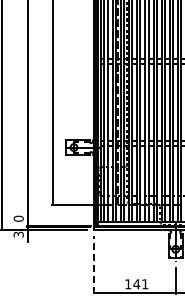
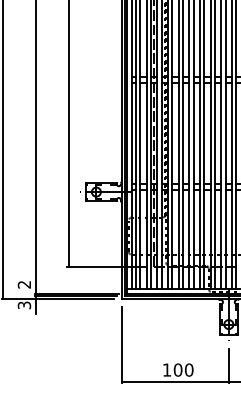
text: (18, 218) -> (24, 284), 0 -> 2
line: (93, 265) -> (121, 345), dashed -> solid
text: (140, 284) -> (182, 370), 141 -> 100

